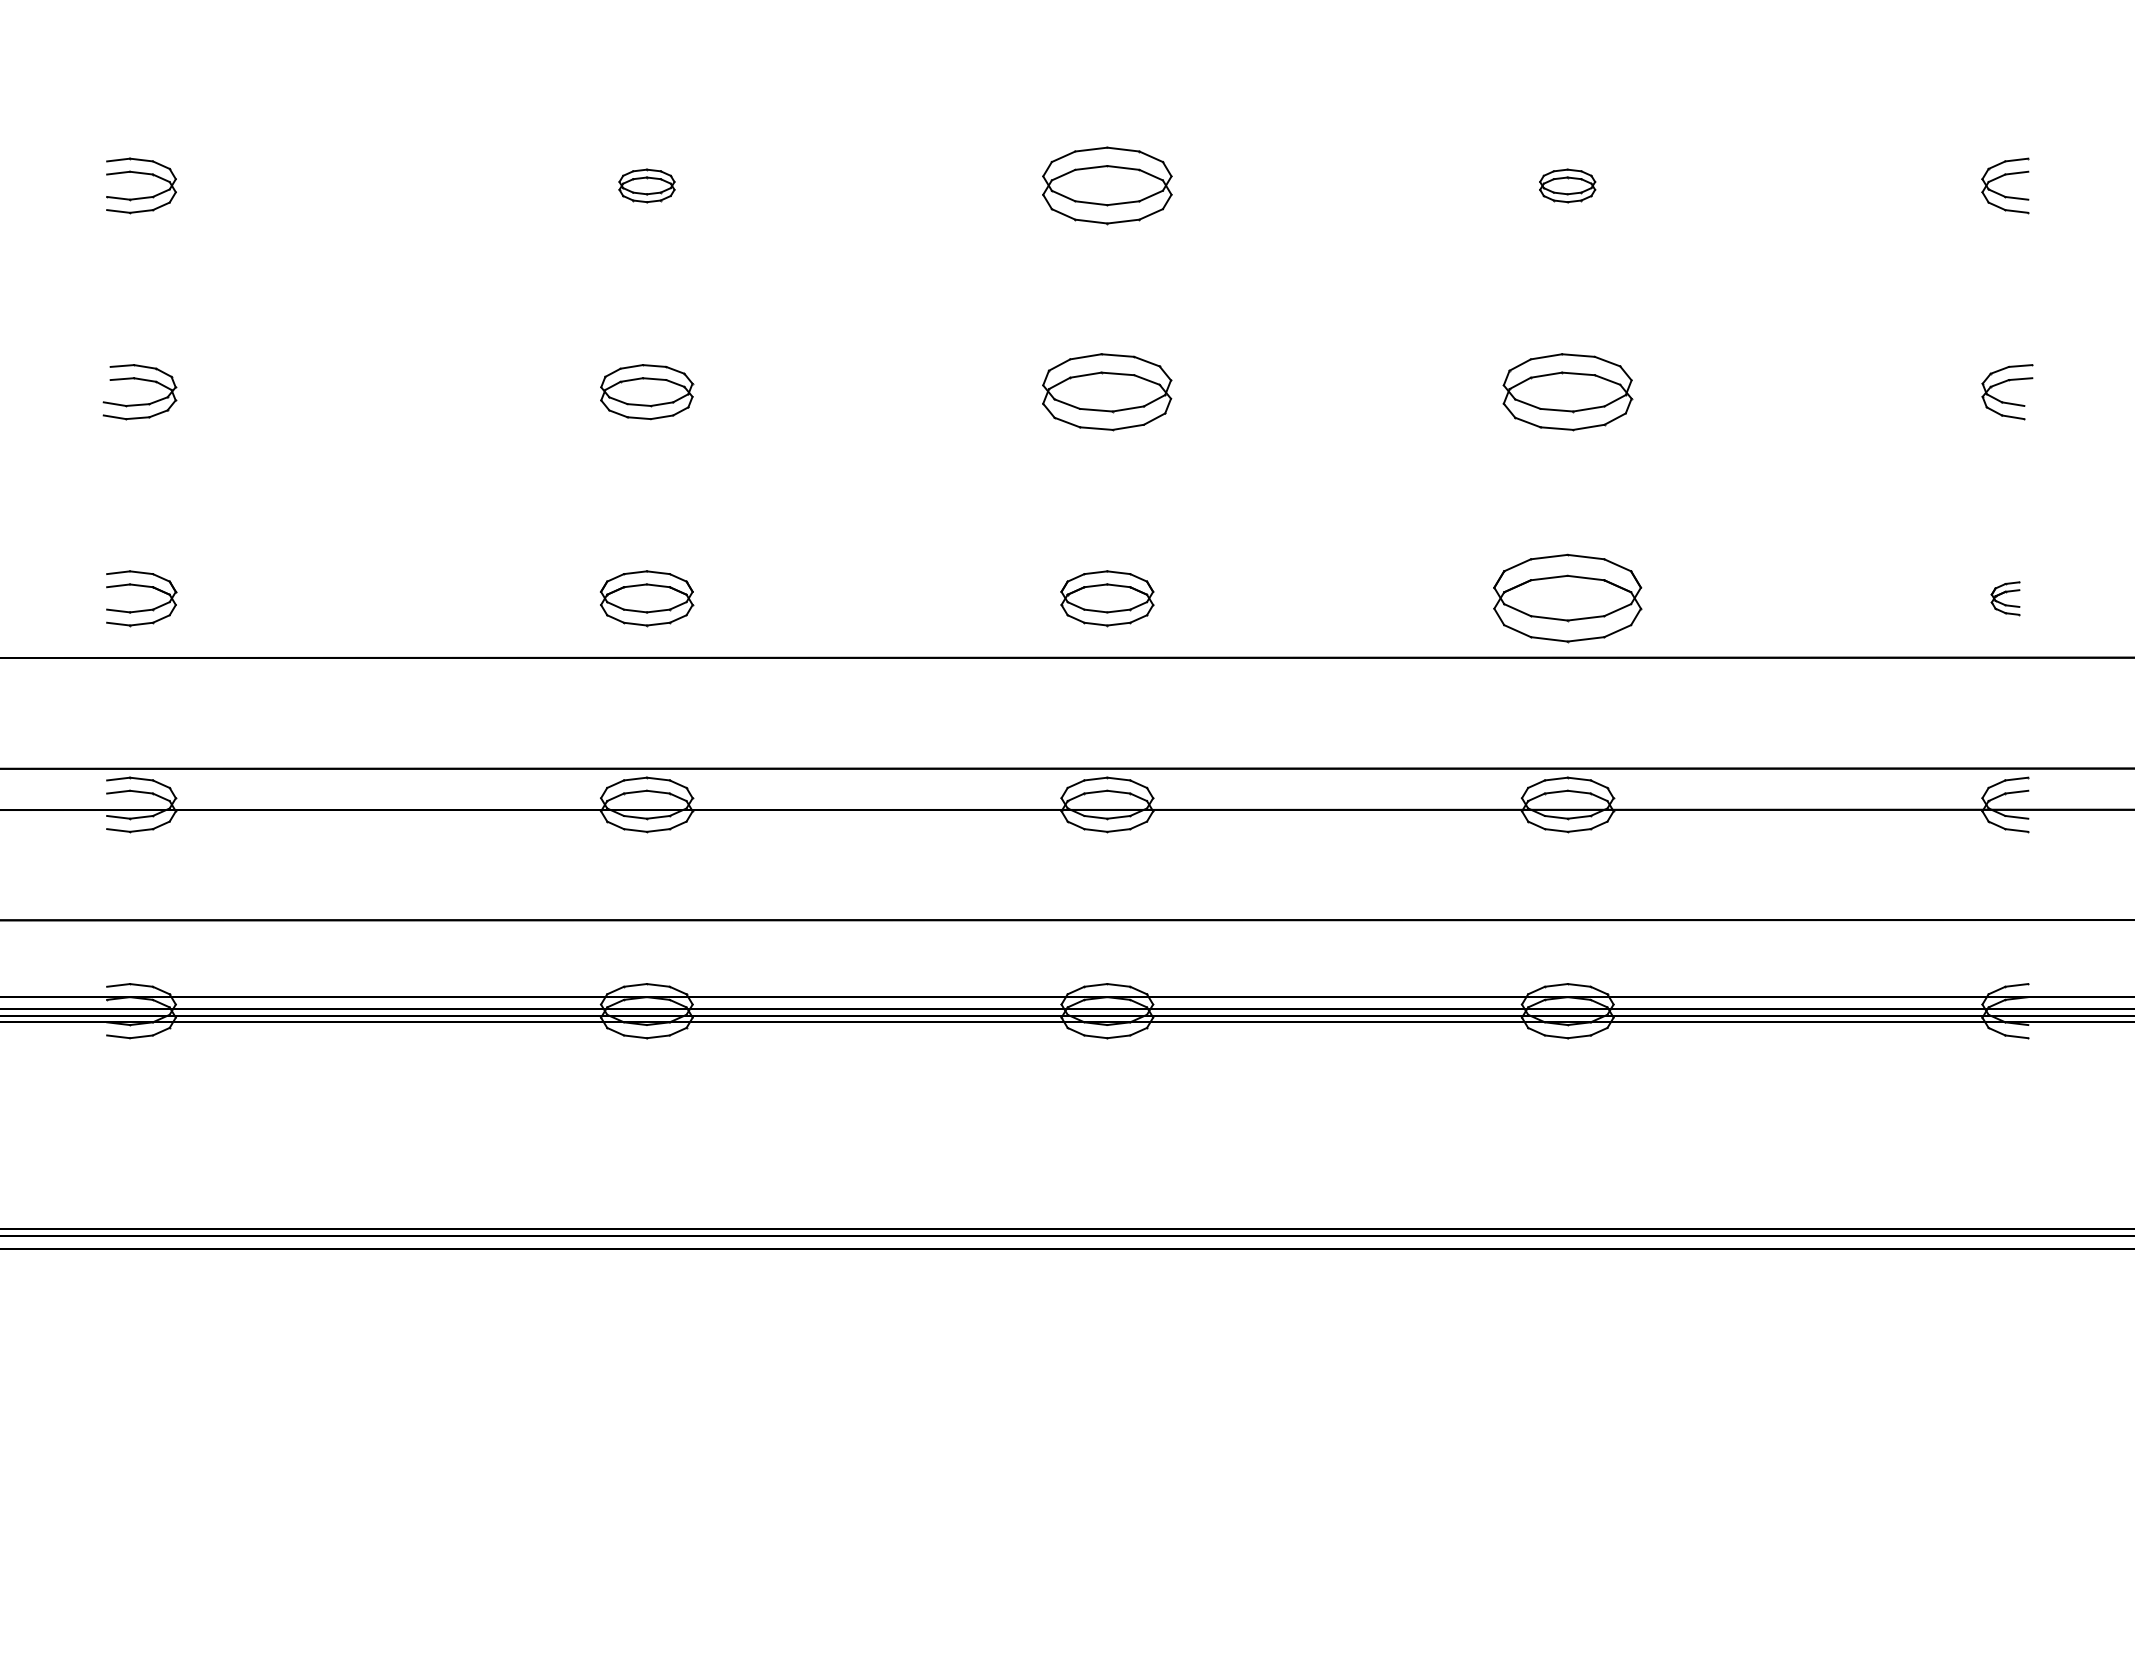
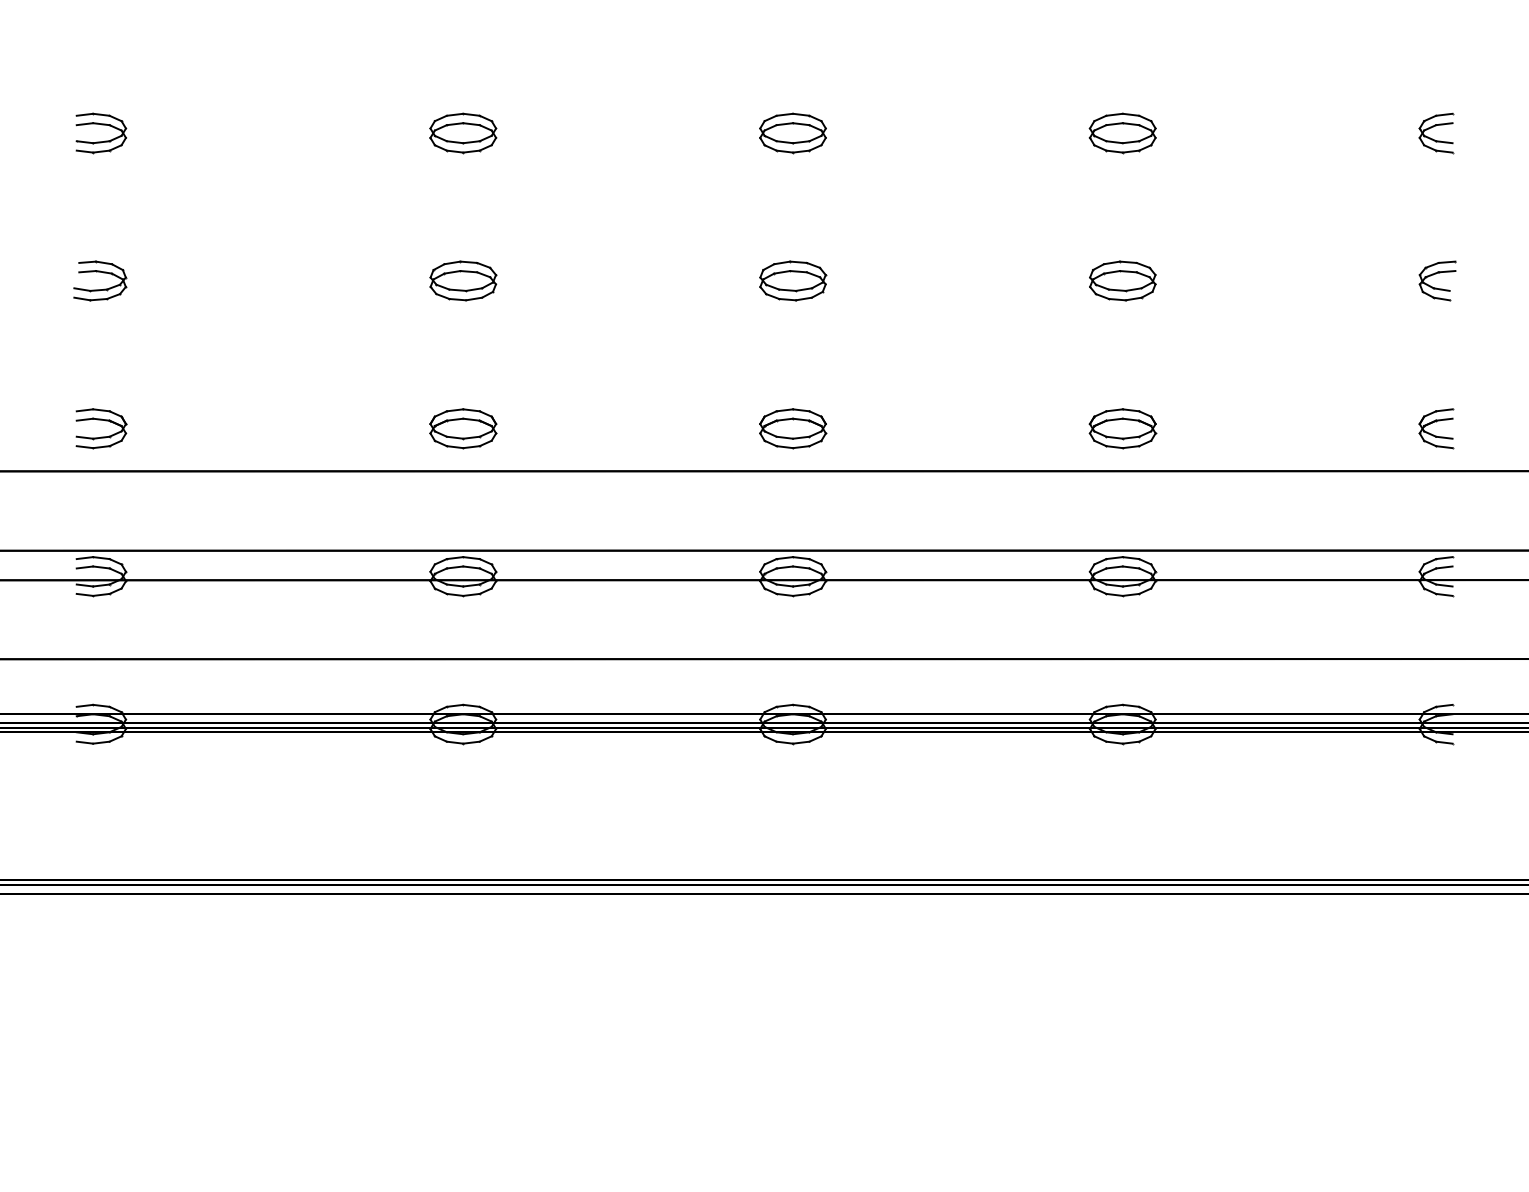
part: (647, 186) -> (463, 133), size x1.67
part: (1106, 186) -> (792, 133), size x0.71
part: (1567, 186) -> (1122, 133), size x1.67
part: (1107, 391) -> (793, 280), size x0.71
part: (1567, 391) -> (1122, 280), size x0.71
part: (1567, 598) -> (1122, 428), size x0.62
part: (2005, 598) -> (1436, 428), size x1.67

